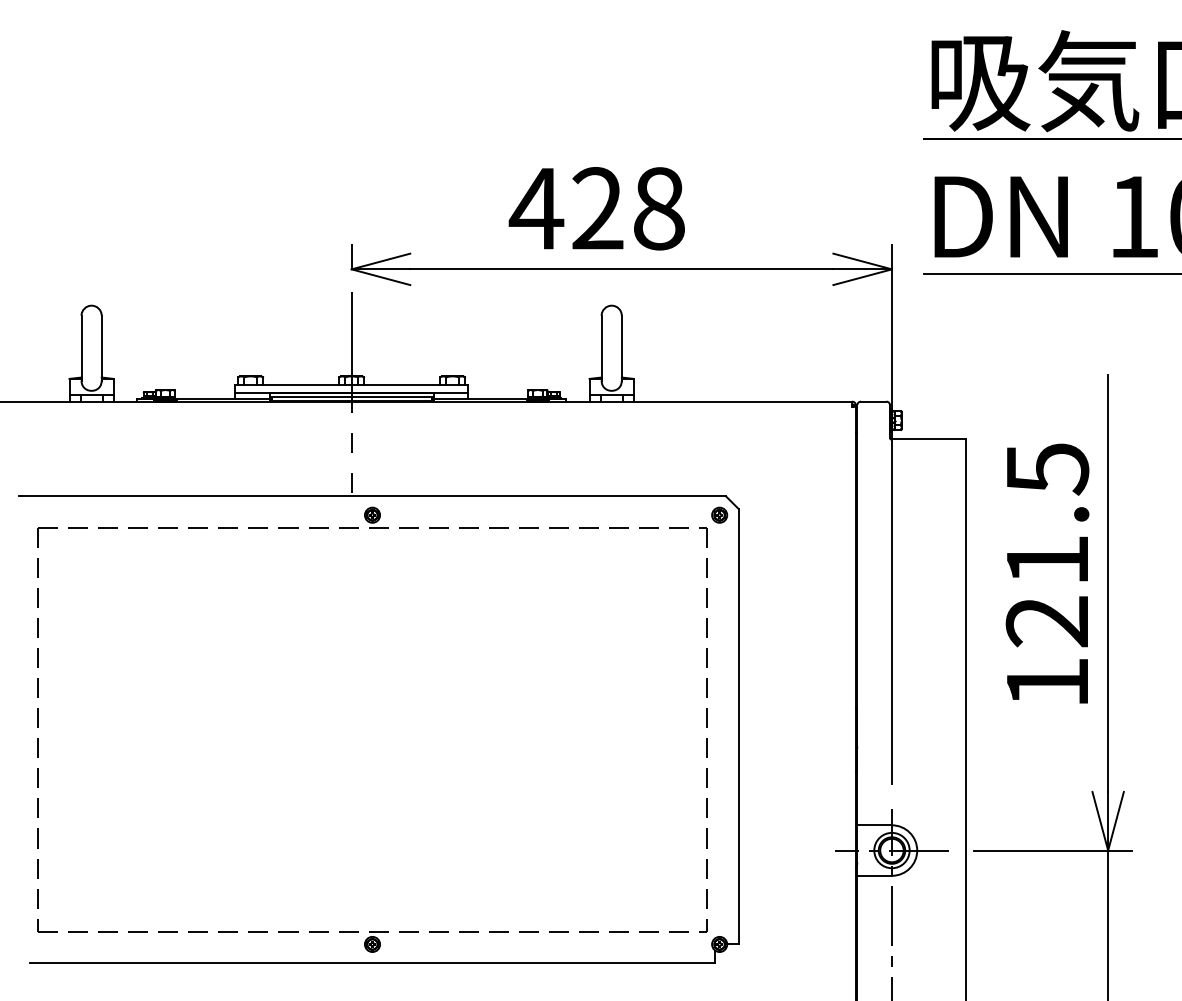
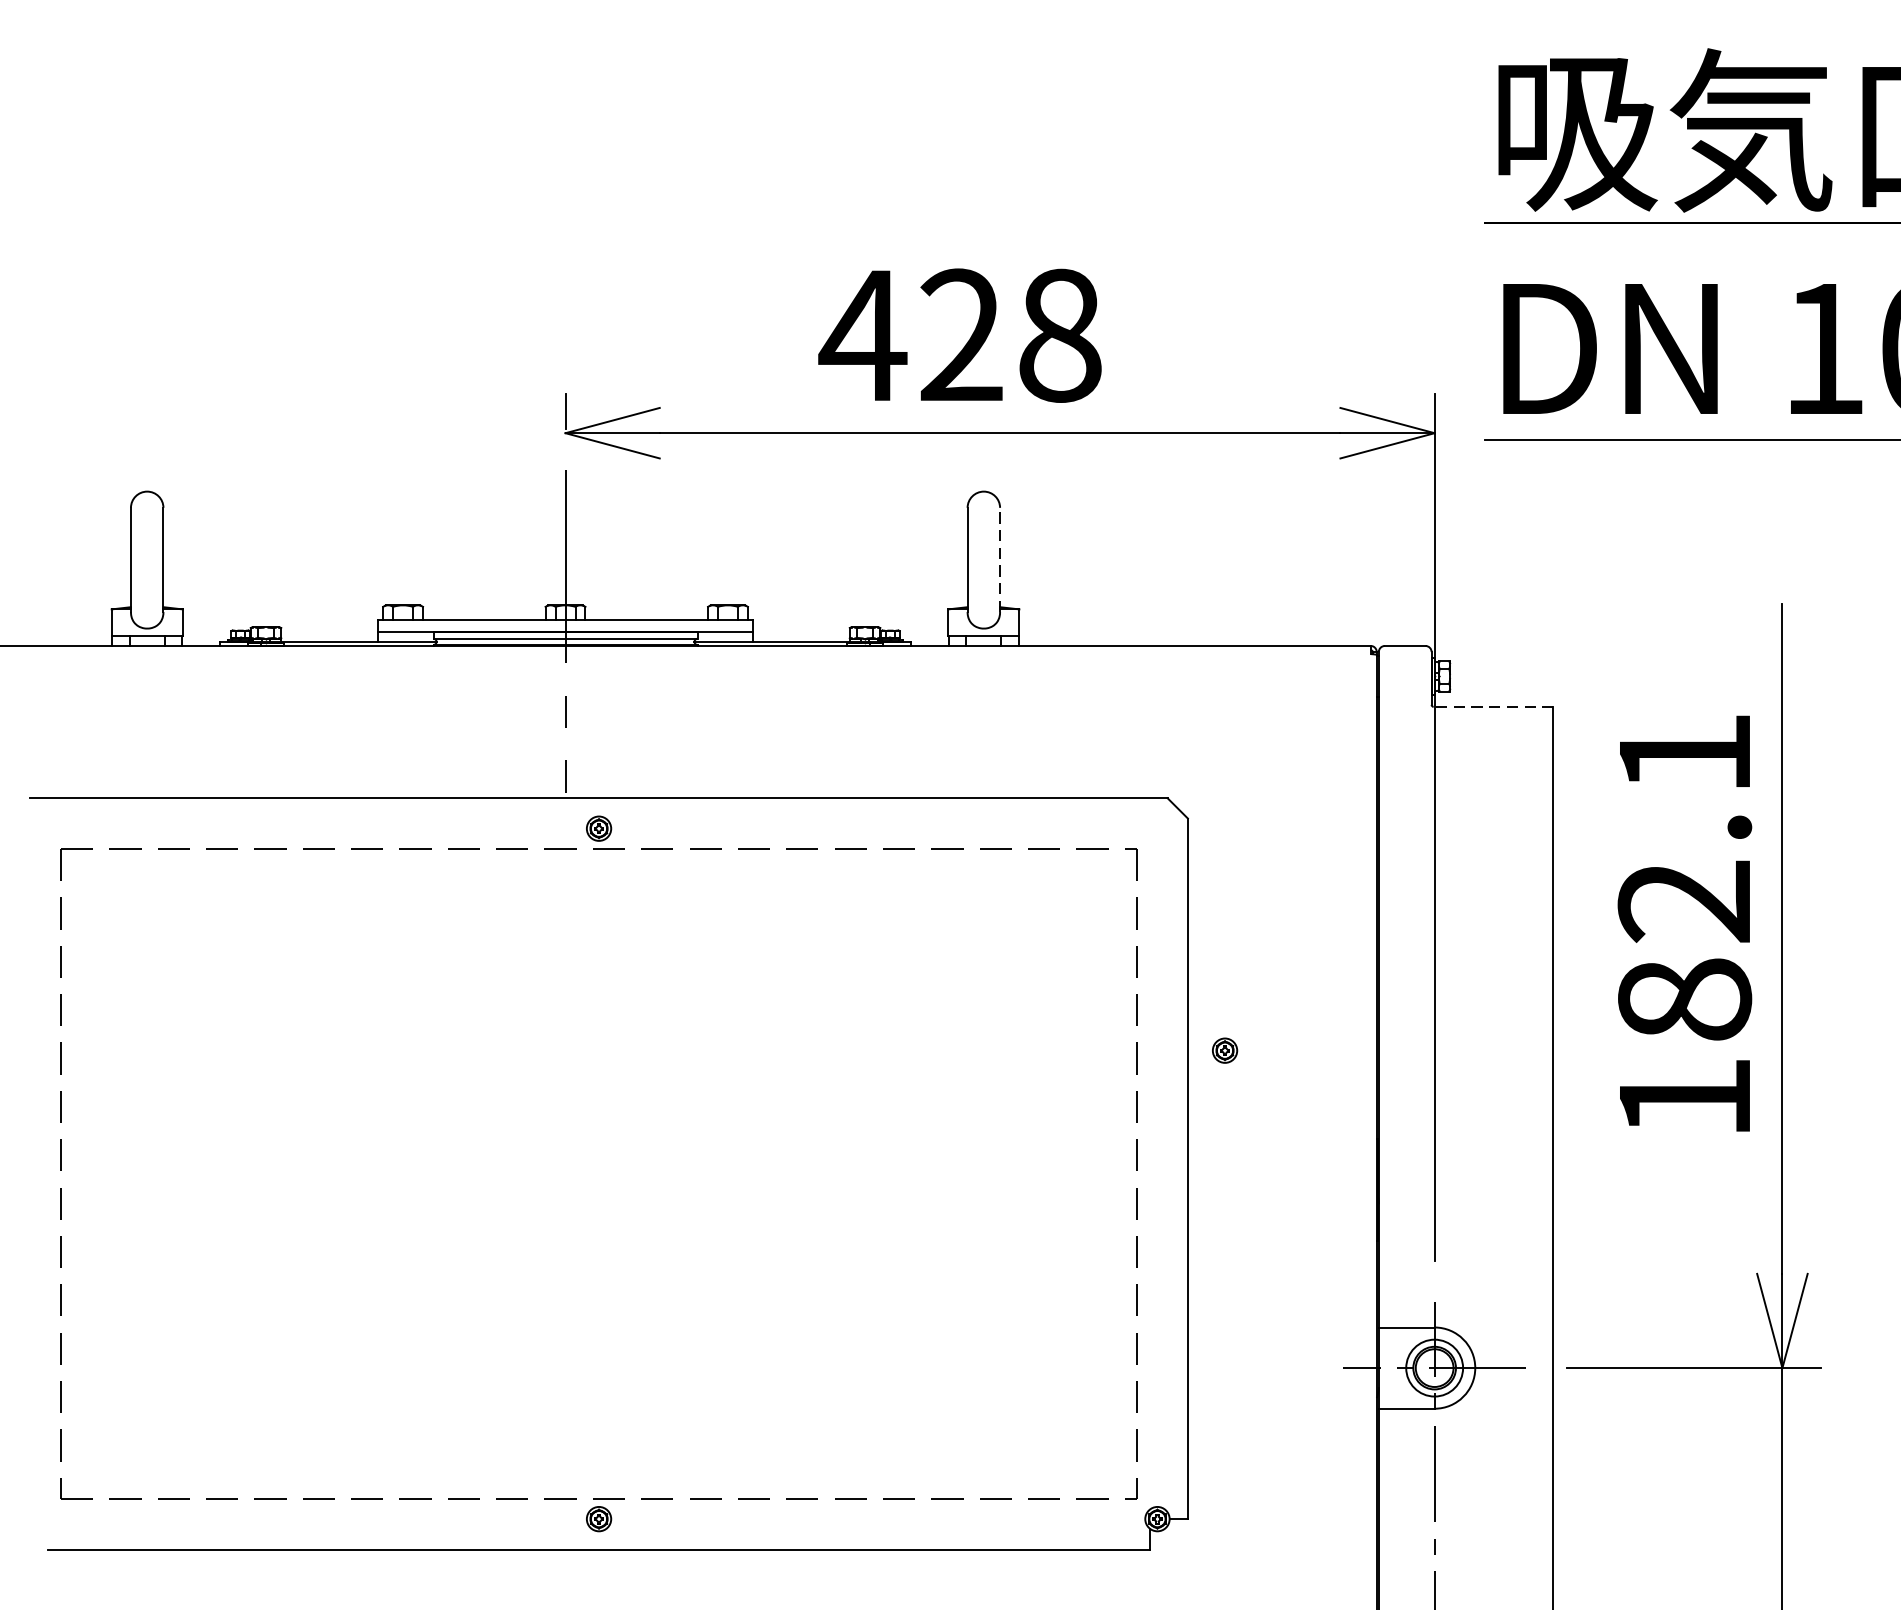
line: (621, 347) -> (999, 558), solid -> dashed
line: (928, 439) -> (1493, 706), solid -> dashed
part: (719, 514) -> (1224, 1049), moved
text: (1047, 545) -> (1684, 877), 121.5 -> 182.1

